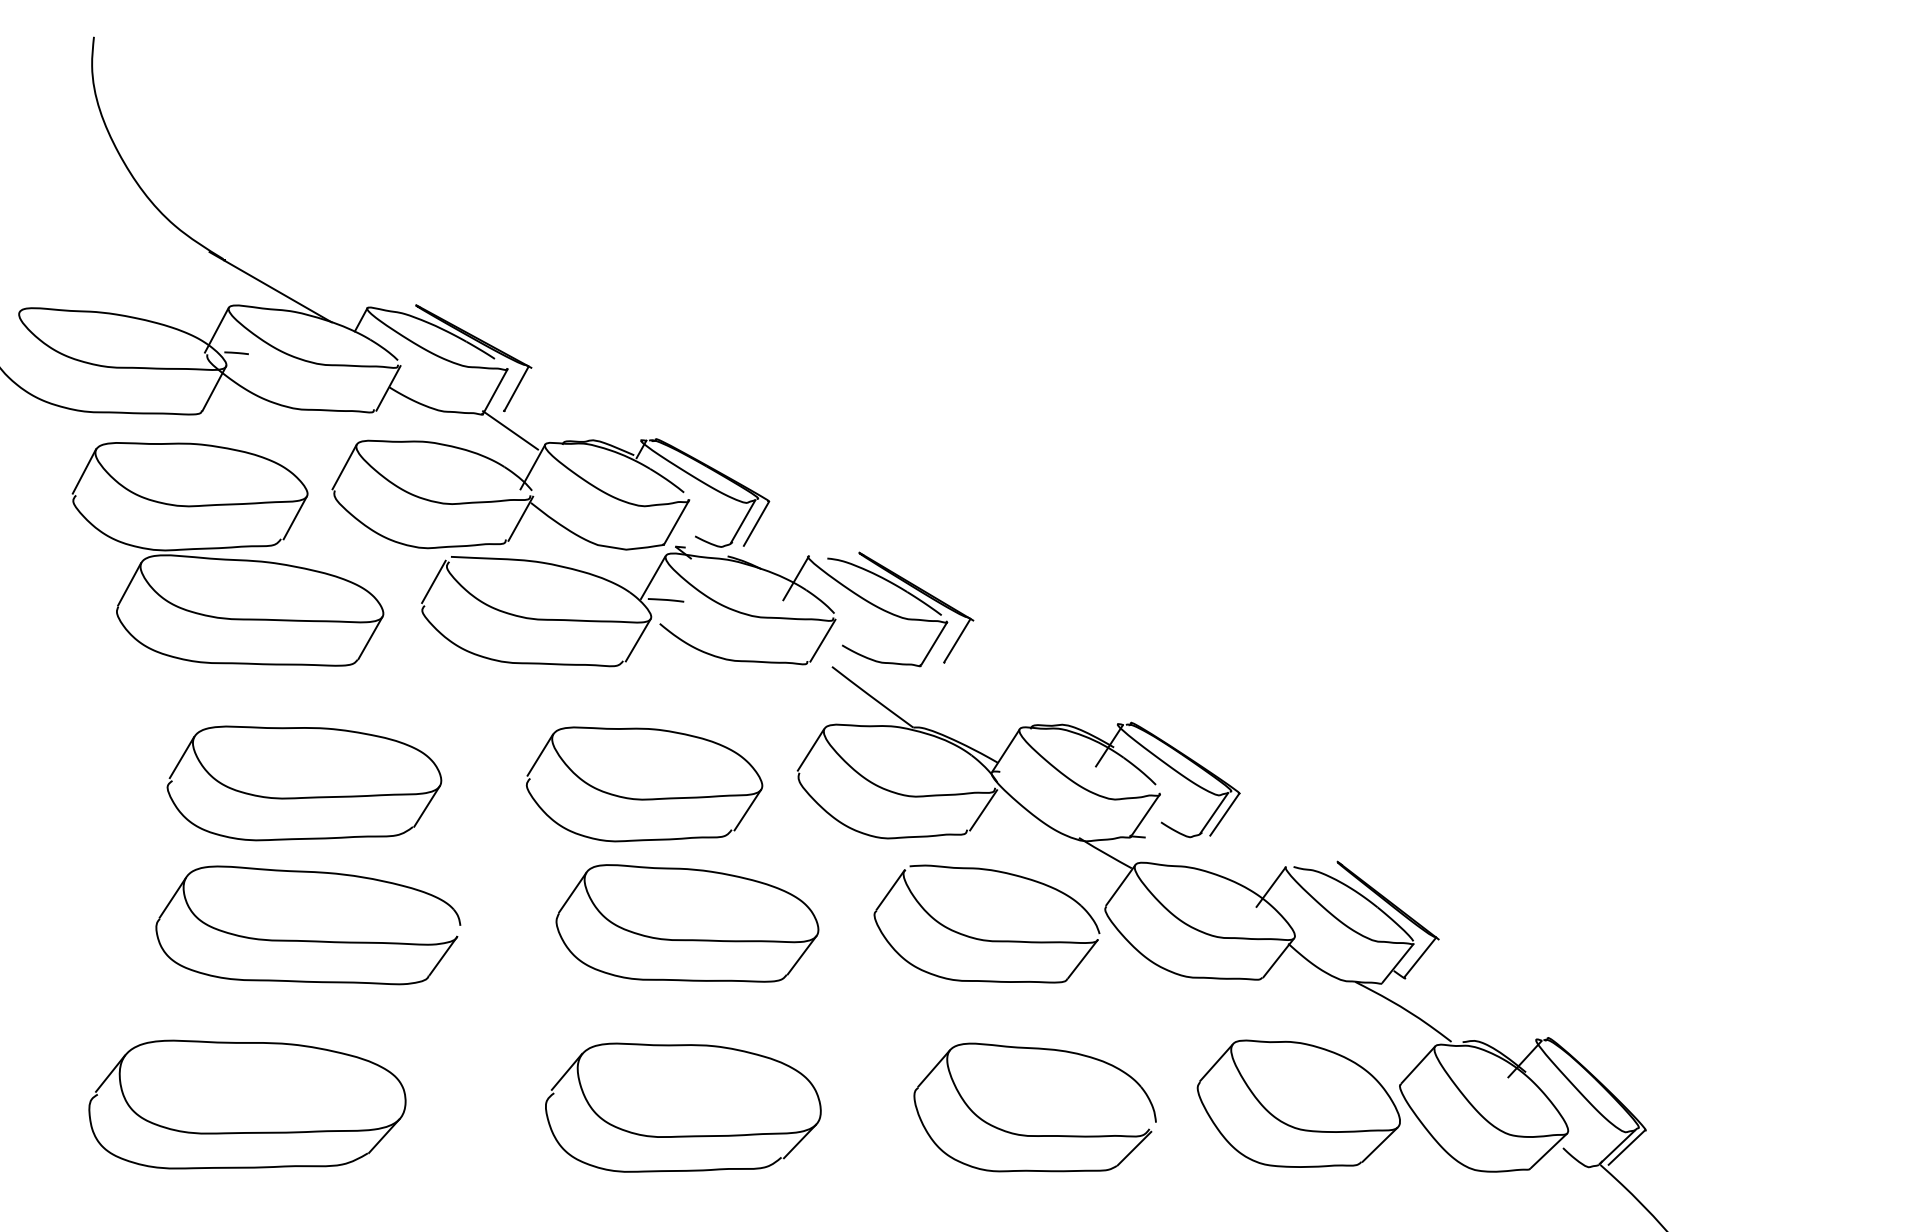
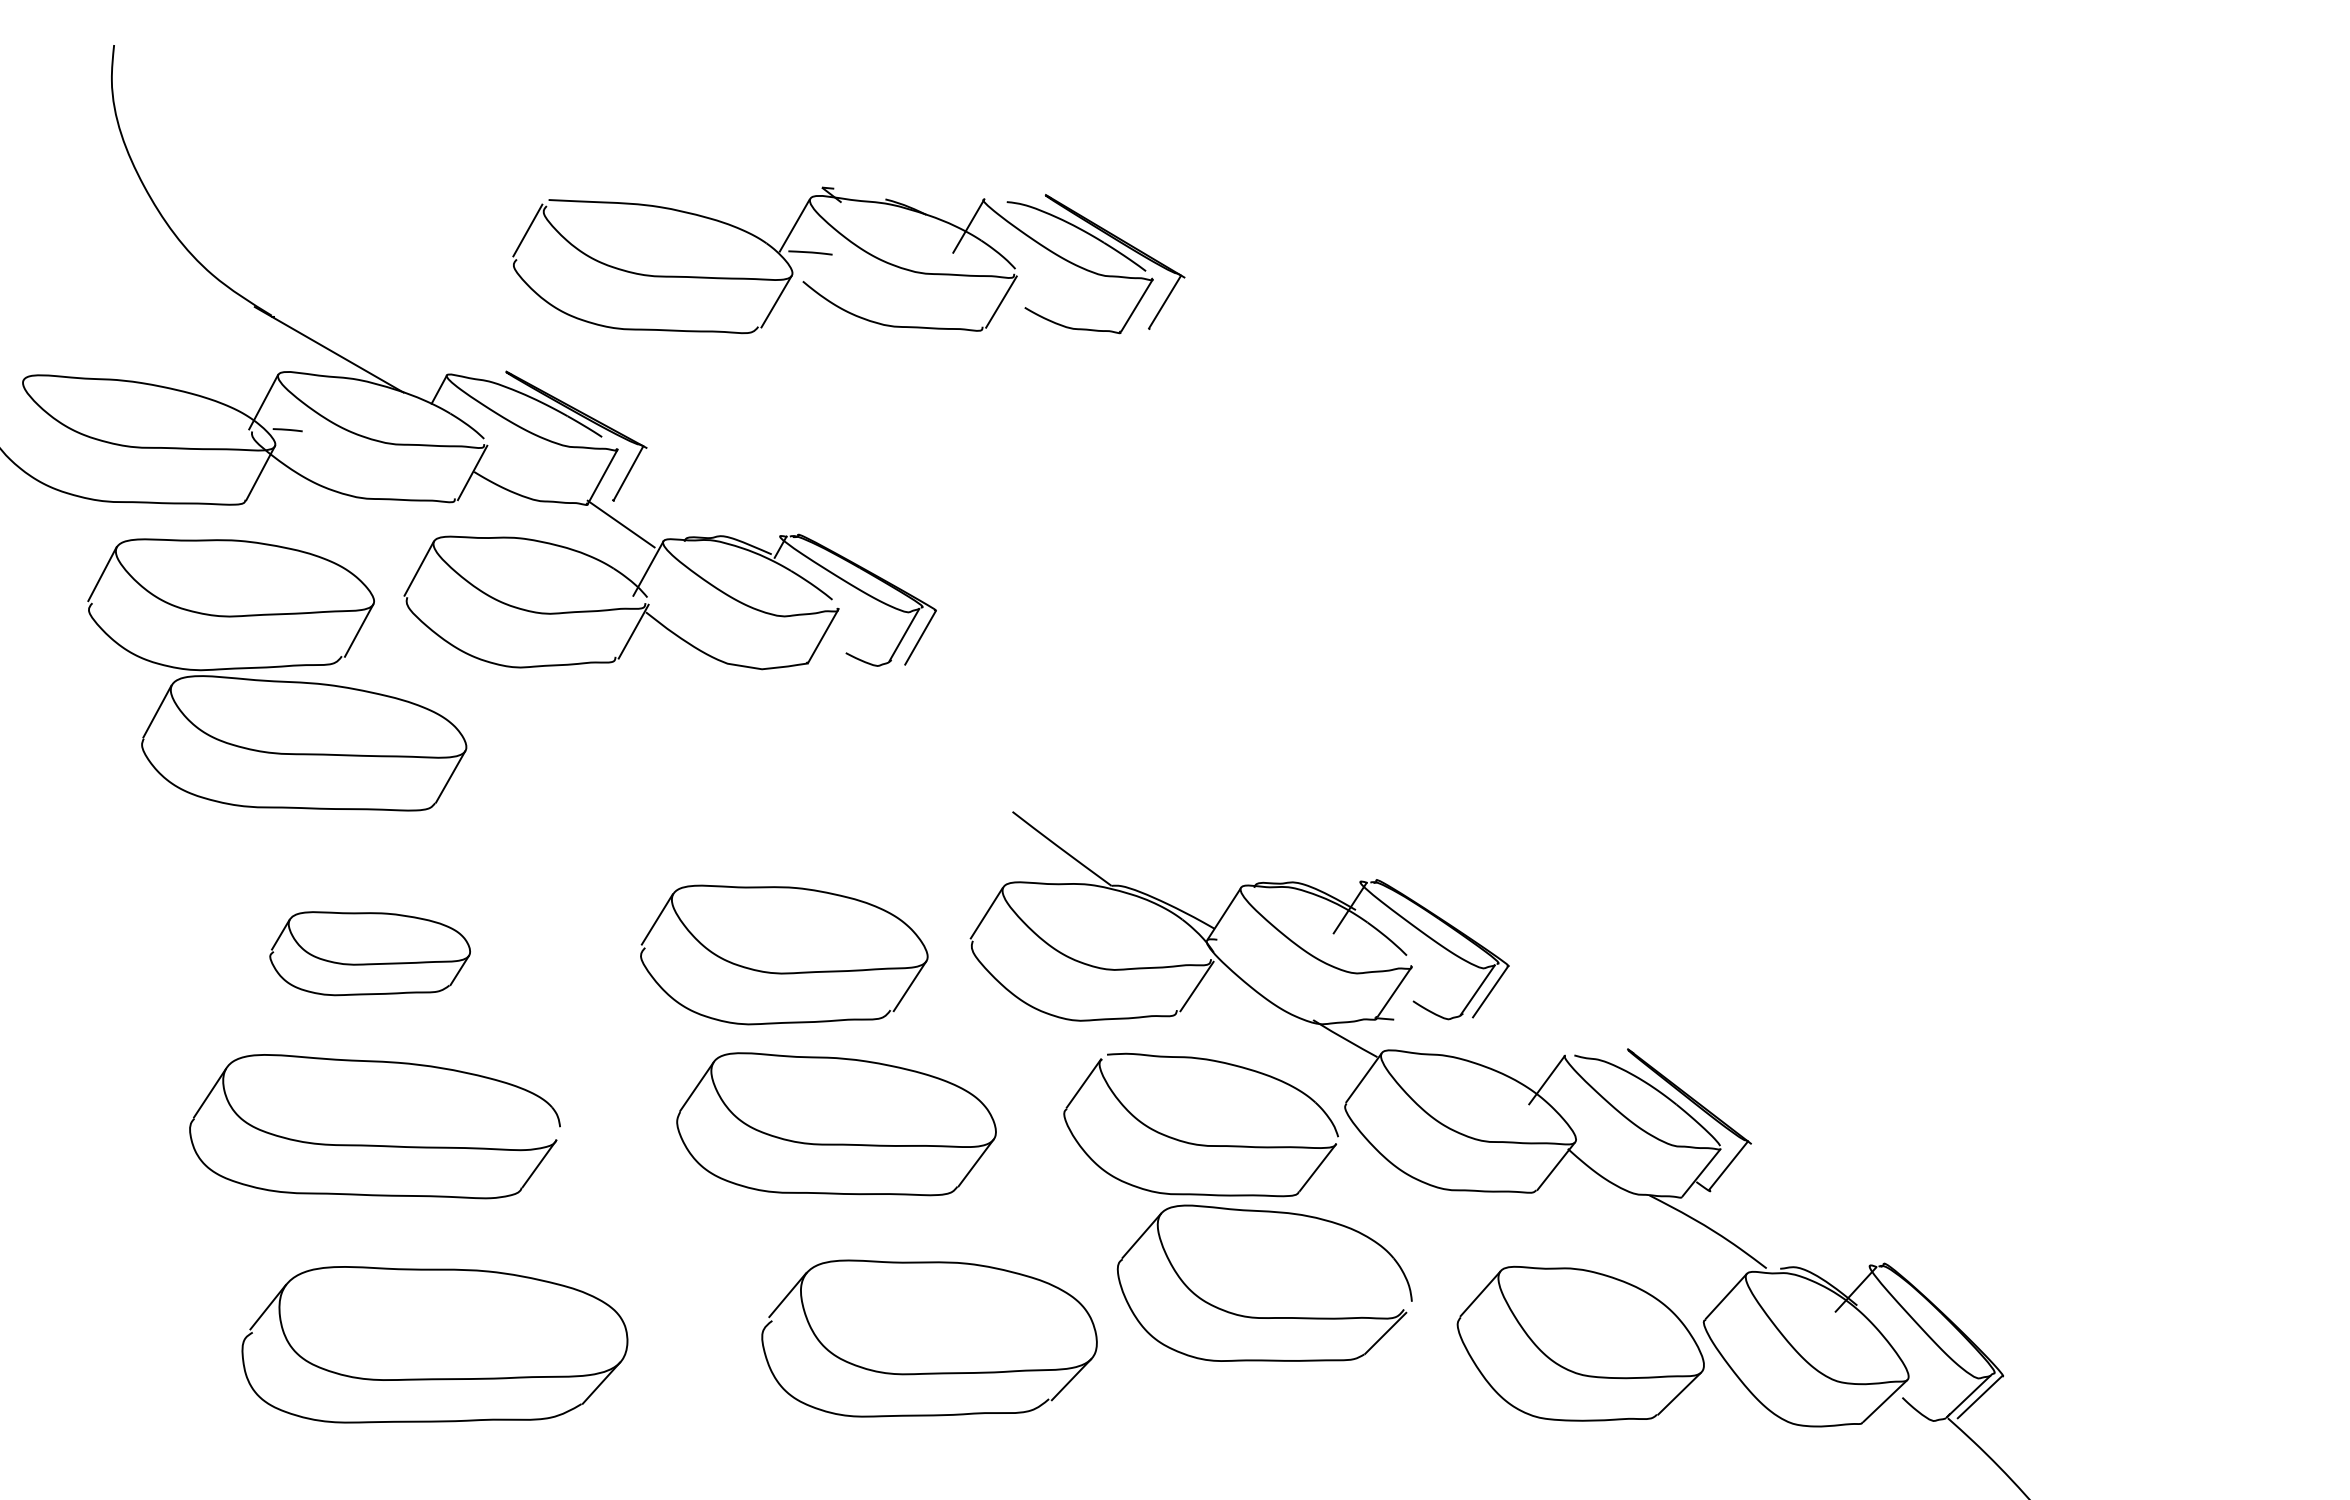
part: (705, 596) -> (858, 248), moved
part: (303, 783) -> (369, 953), size x0.6
part: (247, 1104) -> (434, 1344), moved
part: (683, 1107) -> (929, 1338), moved
part: (1034, 1135) -> (1264, 1317), moved

